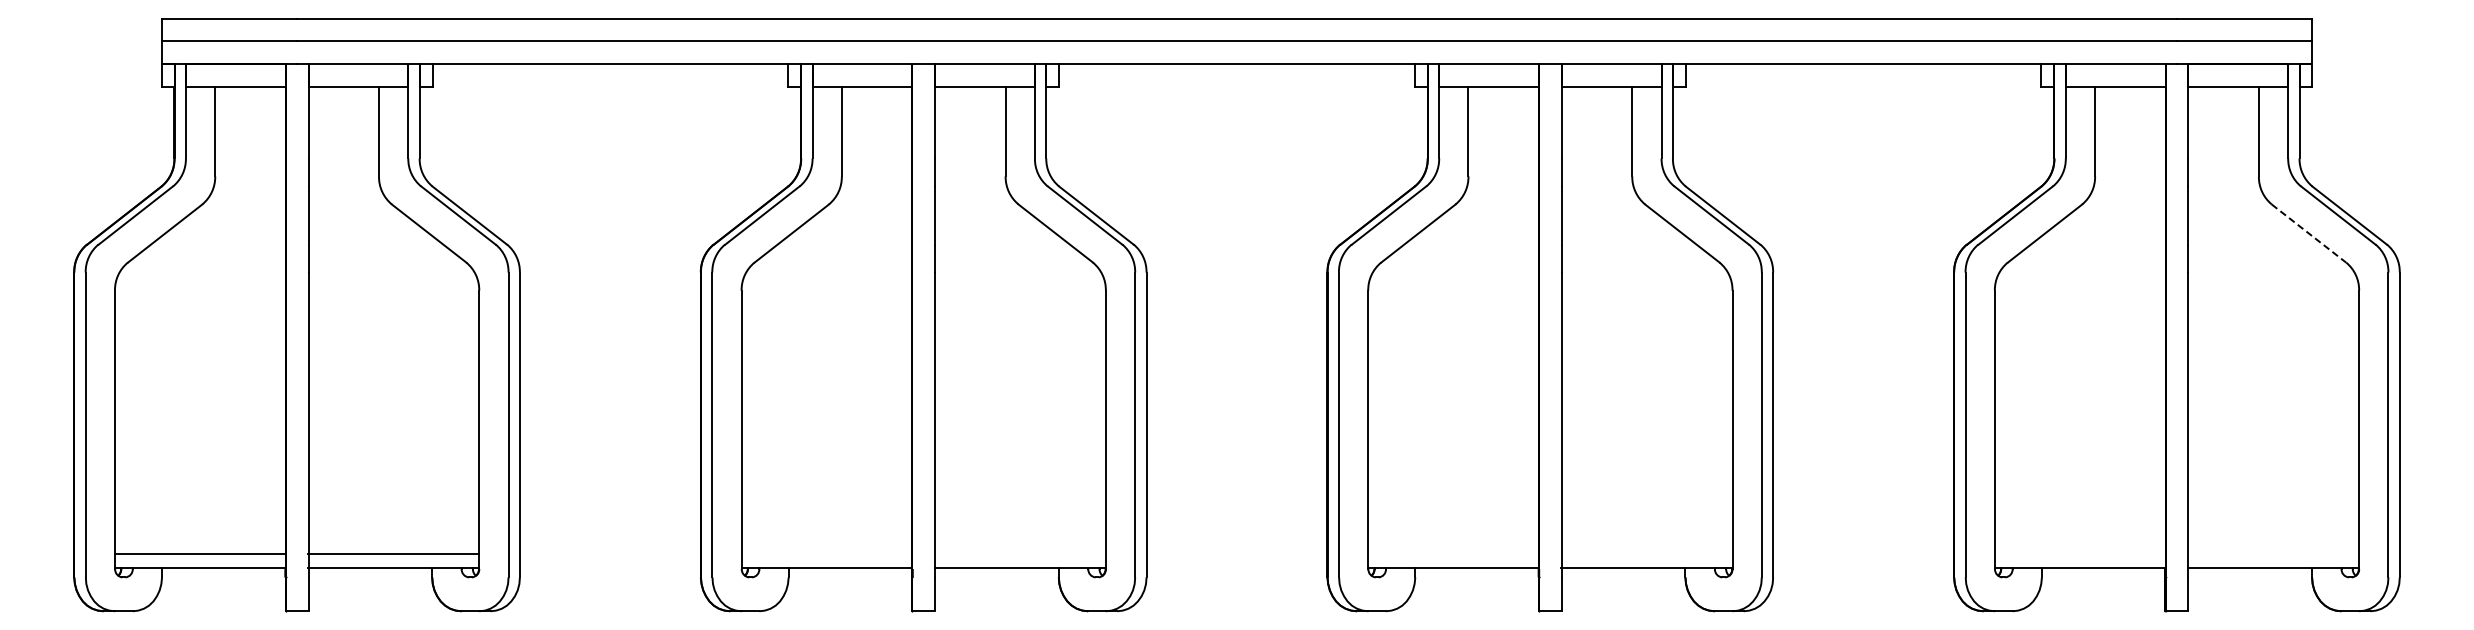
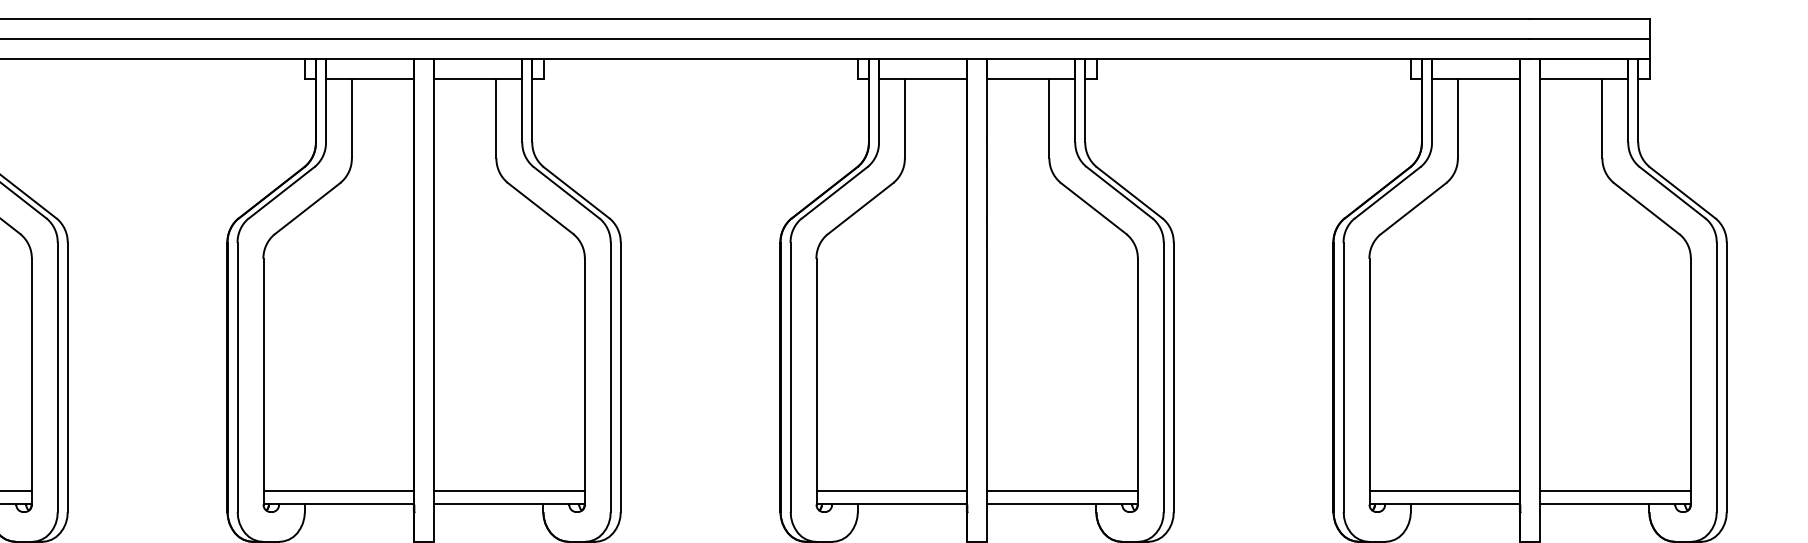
line: (2309, 233) -> (1647, 208), dashed -> solid
line: (826, 553) -> (338, 490), added
line: (1020, 553) -> (509, 490), added
line: (1453, 553) -> (891, 490), added
line: (1646, 553) -> (1061, 490), added
line: (2080, 553) -> (1444, 490), added
line: (2273, 553) -> (1615, 490), added

